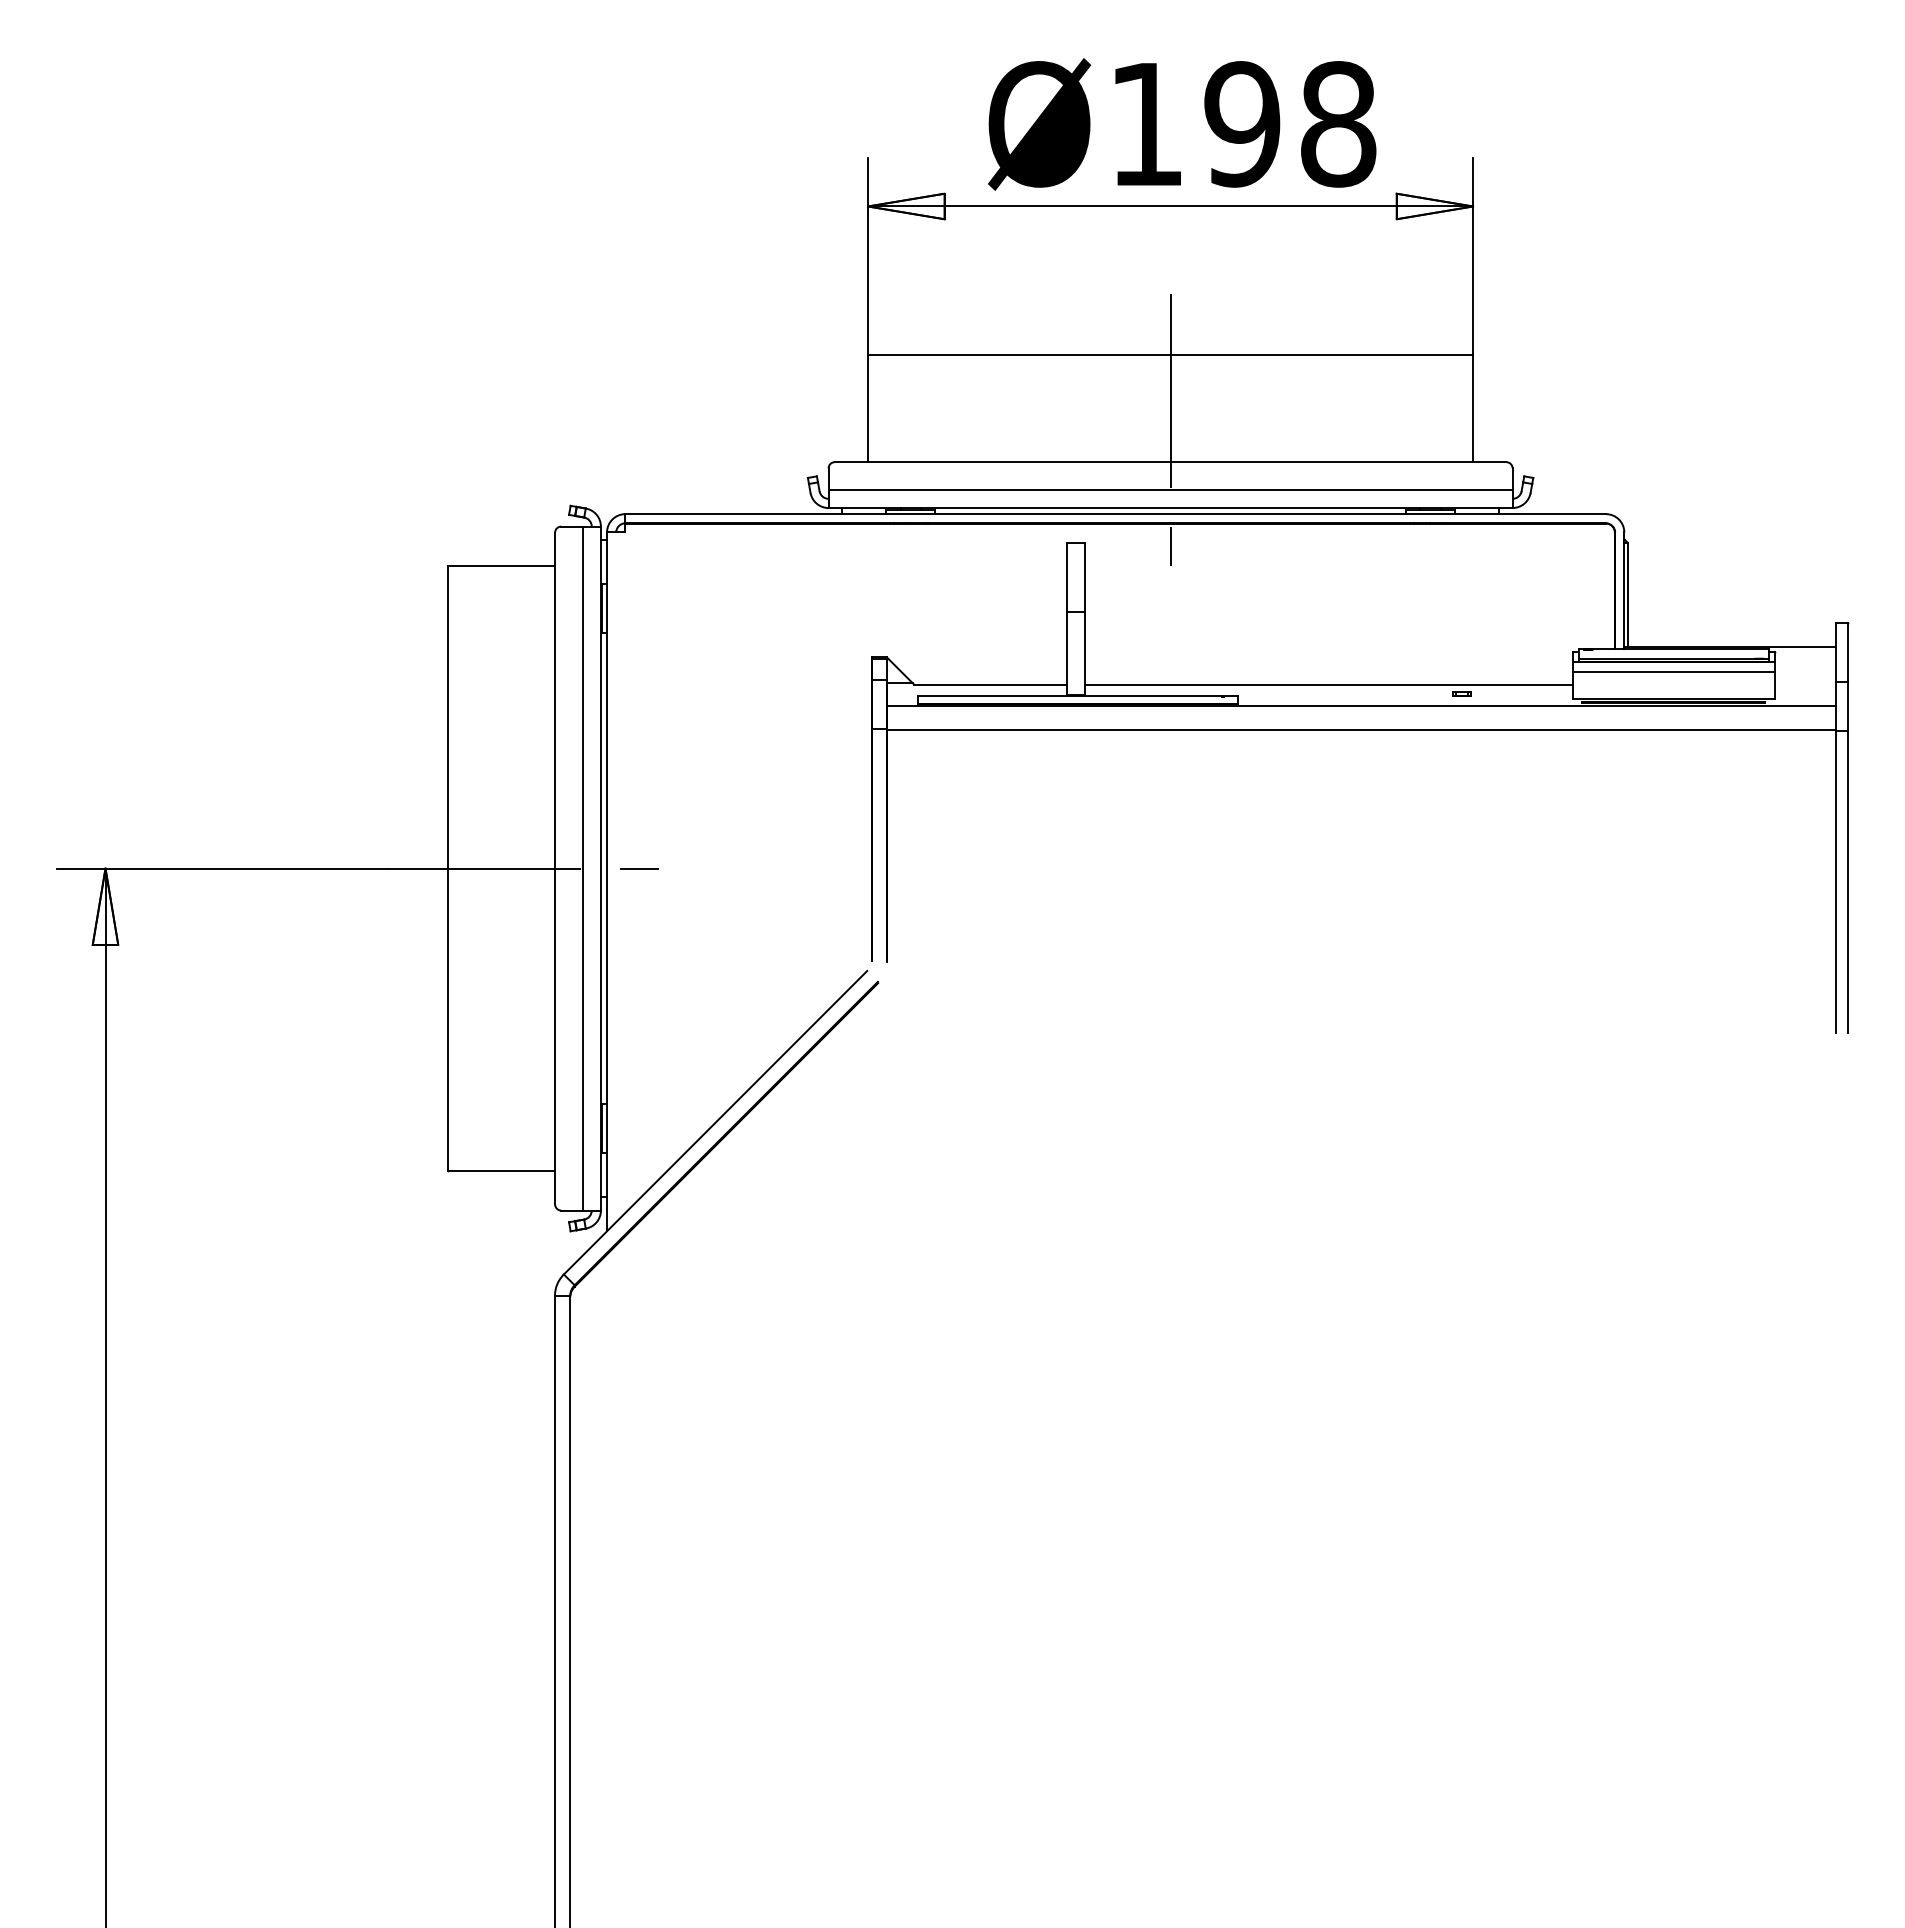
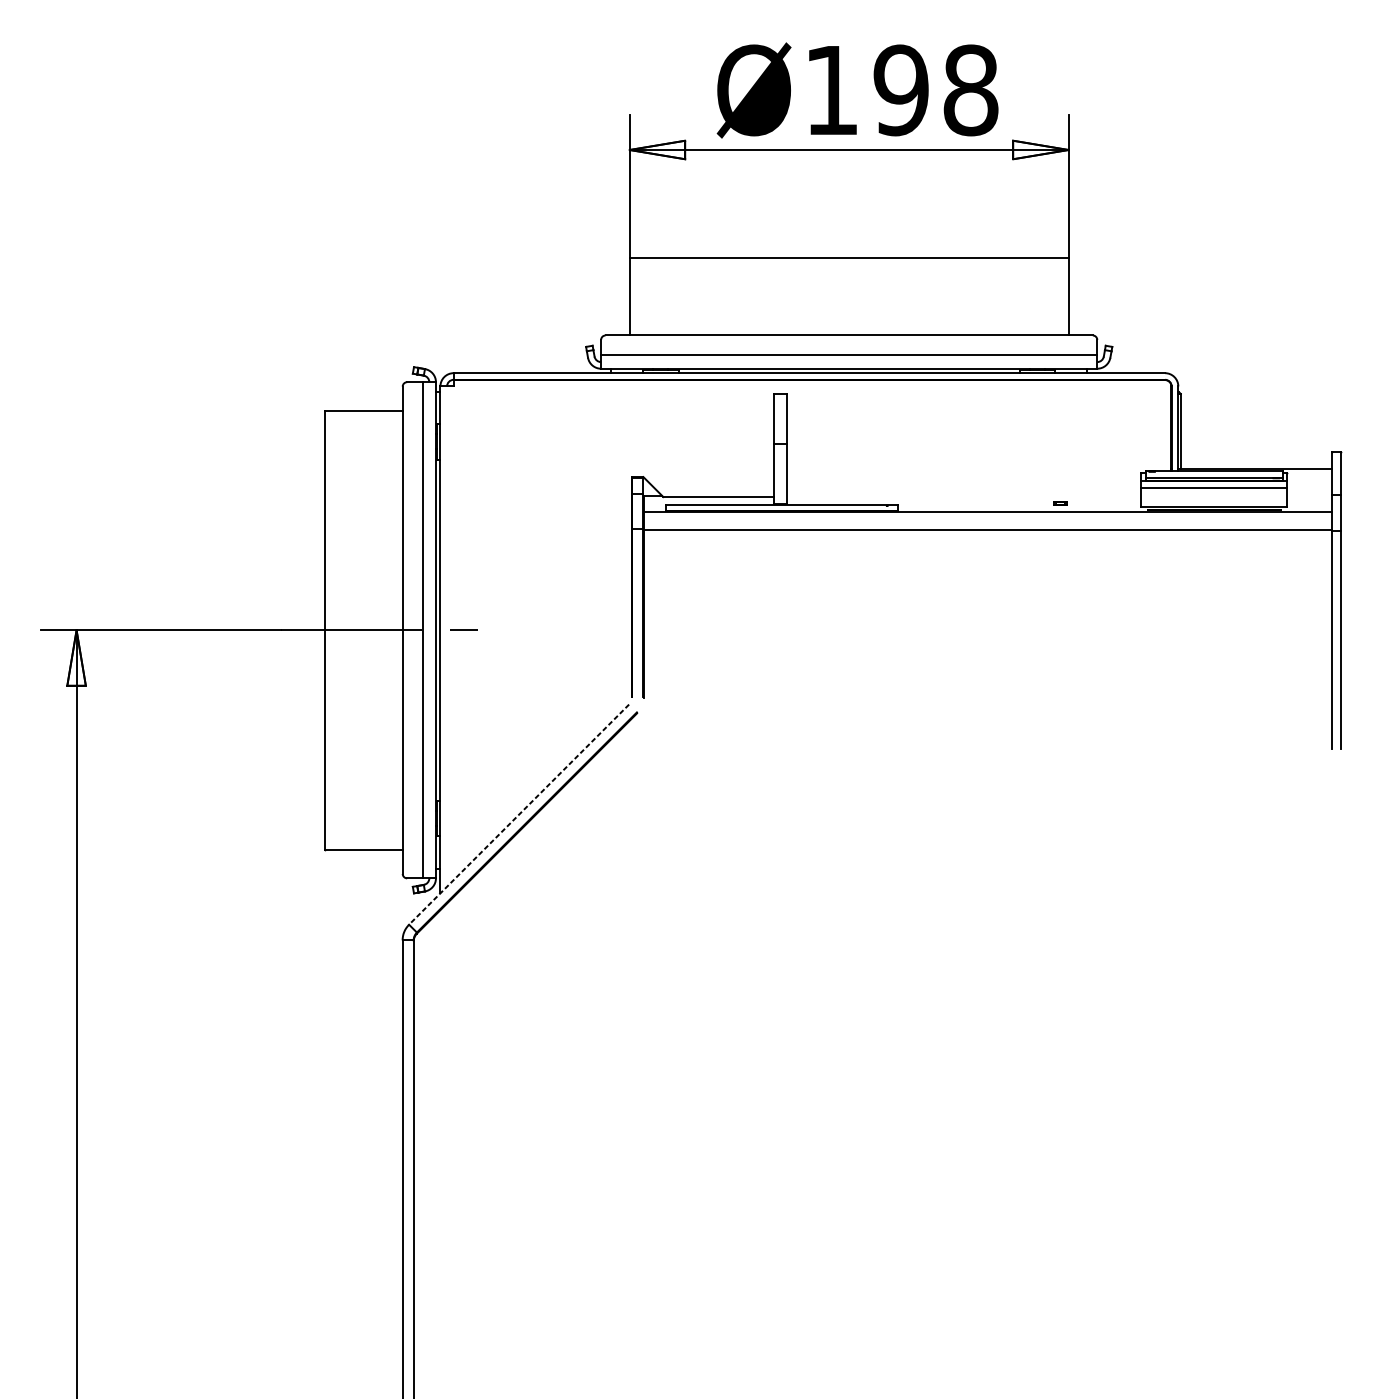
line: (1170, 431) -> (849, 313), removed
line: (1328, 684) -> (963, 496), removed
line: (715, 1122) -> (519, 814), solid -> dashed

